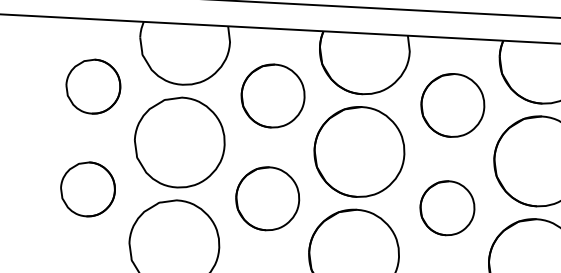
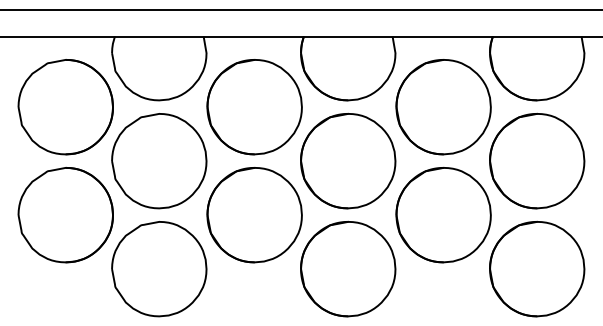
part: (93, 86) -> (65, 107), size x1.67
part: (272, 96) -> (254, 107), size x1.43
part: (452, 105) -> (443, 107), size x1.43
part: (87, 189) -> (65, 215), size x1.67
part: (267, 199) -> (254, 215), size x1.43
part: (447, 208) -> (443, 215), size x1.67

